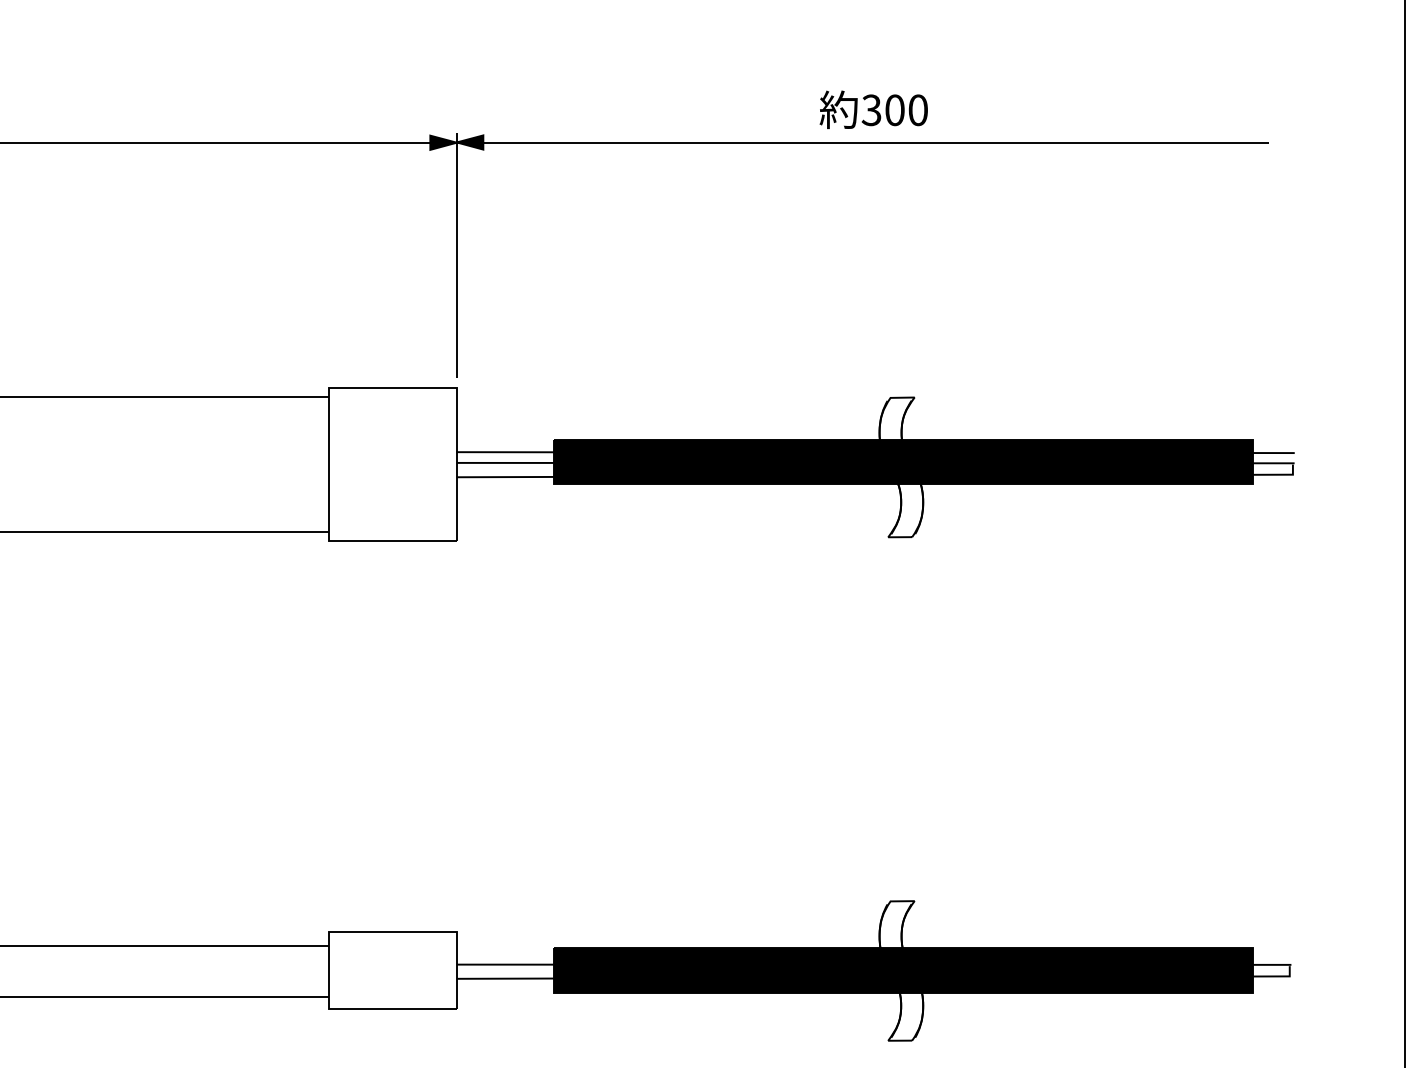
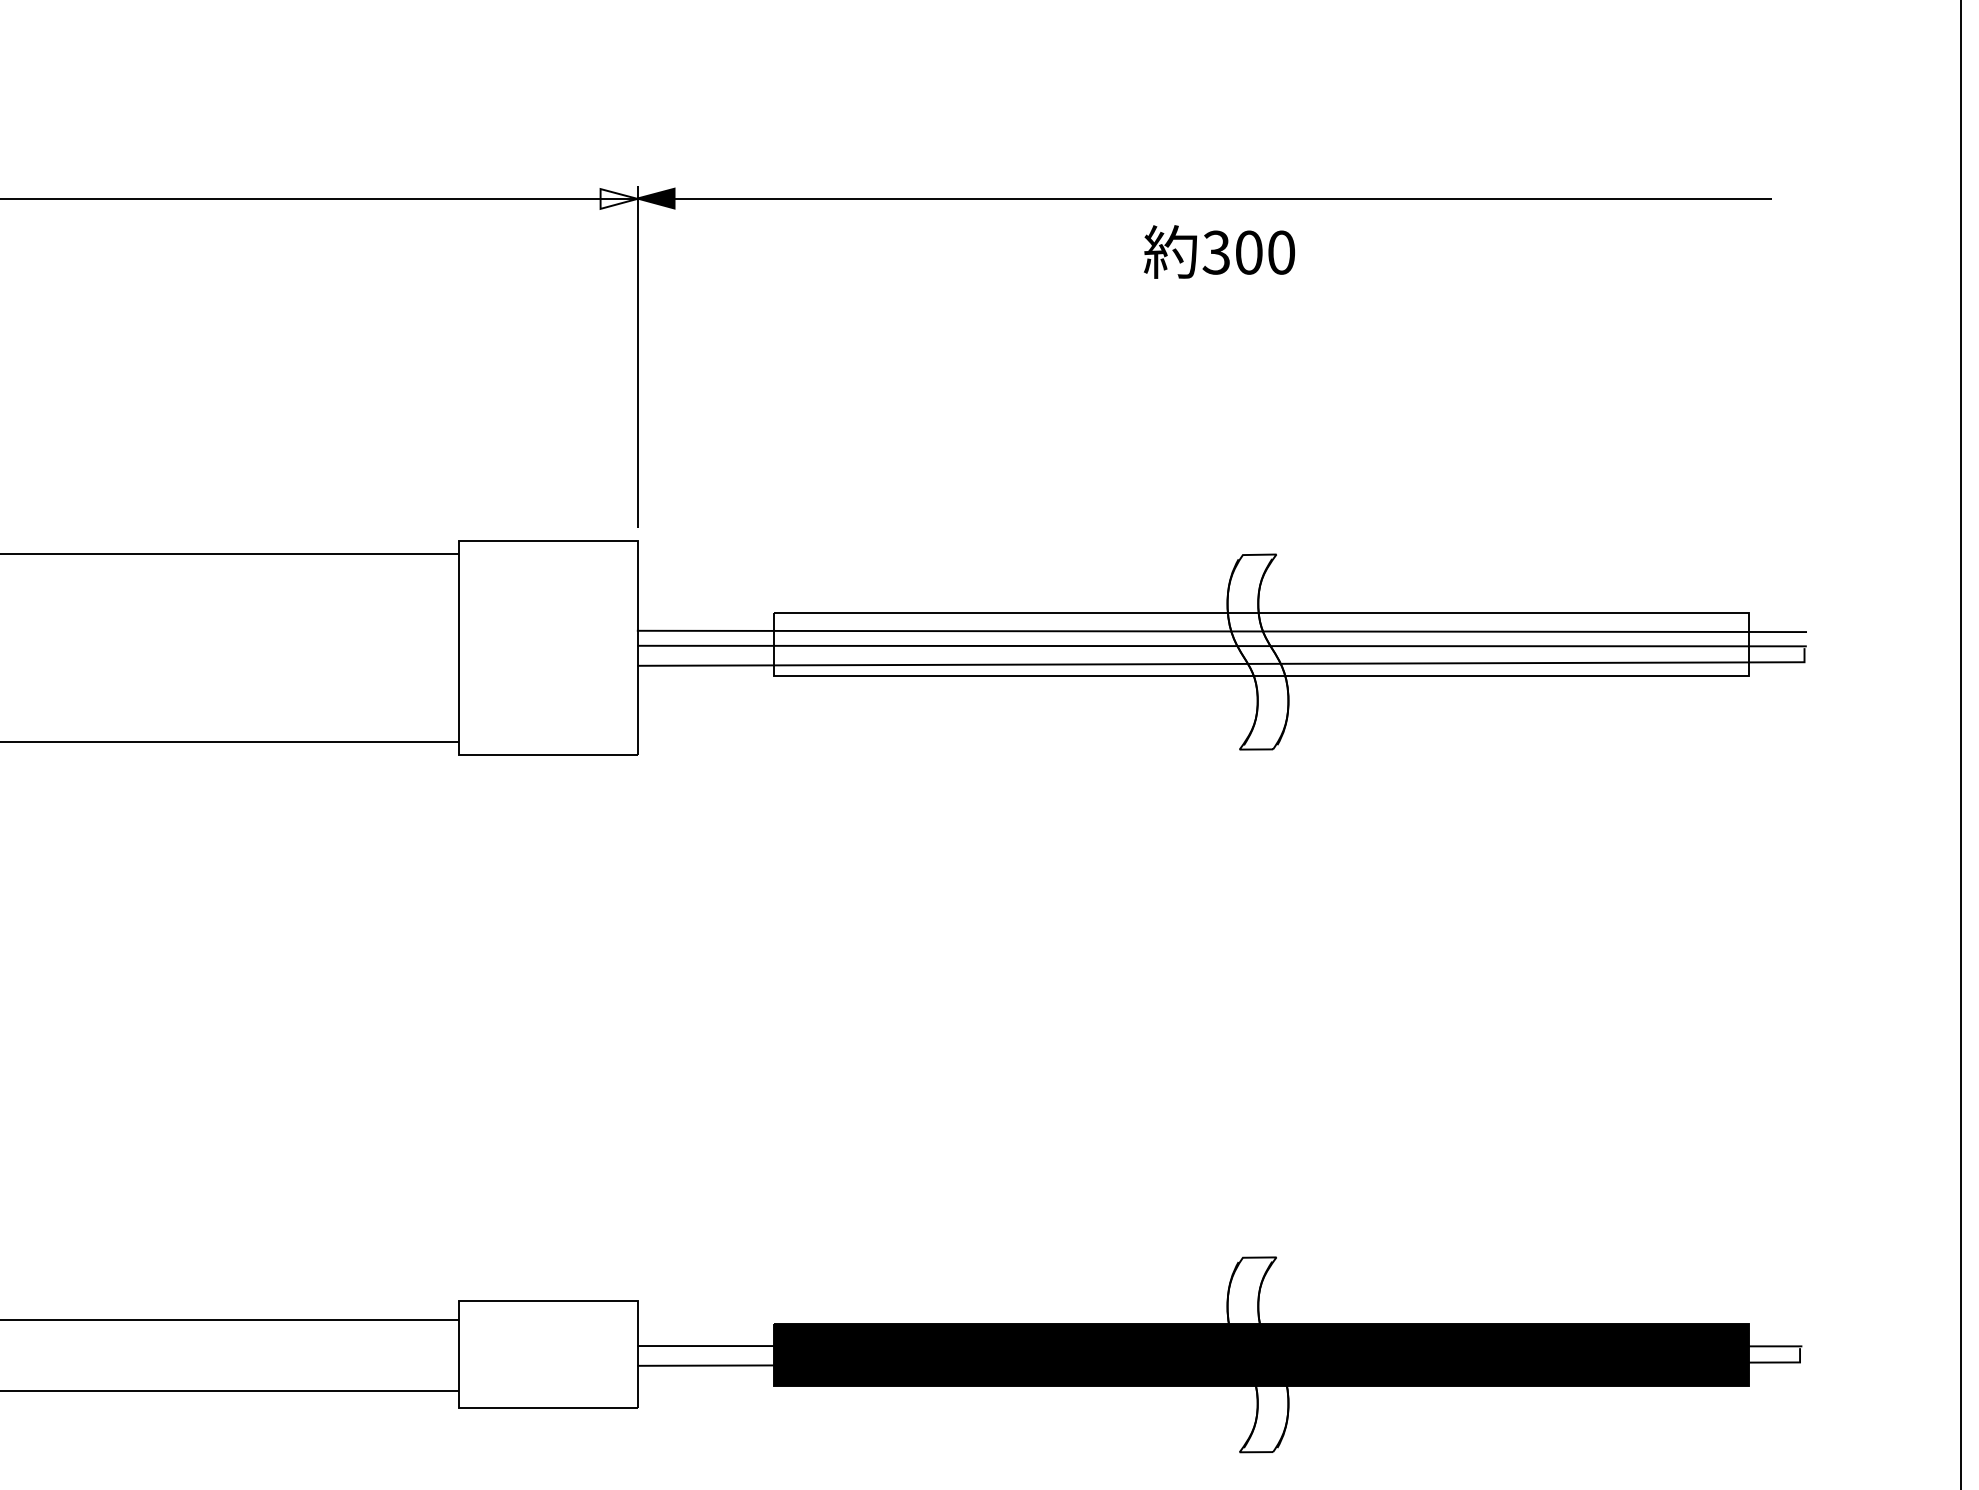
text: (873, 109) -> (1218, 251), moved
fill: (443, 142) -> (618, 198), removed
fill: (903, 461) -> (1260, 644), removed

